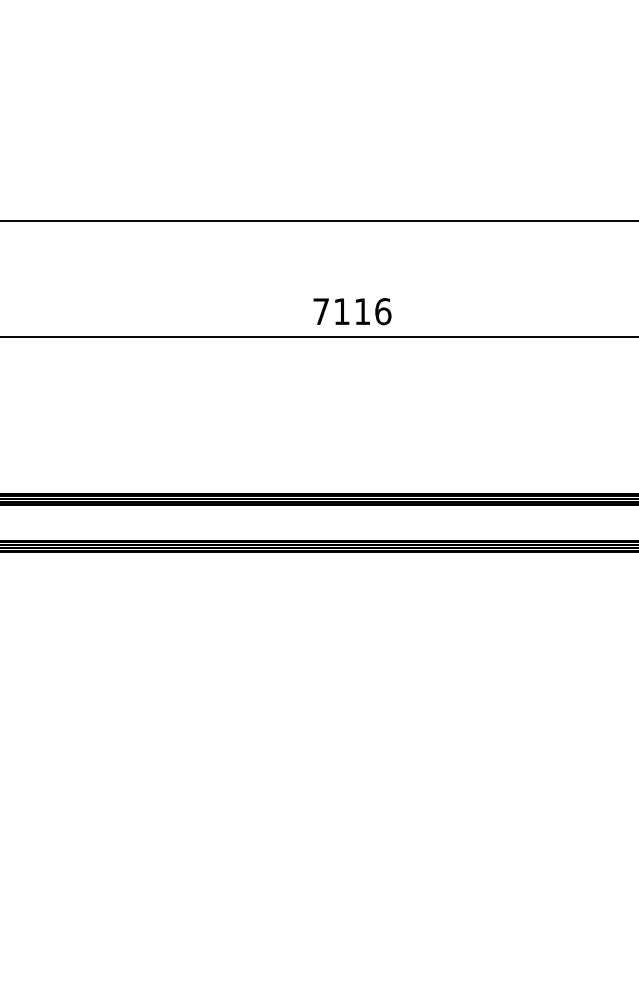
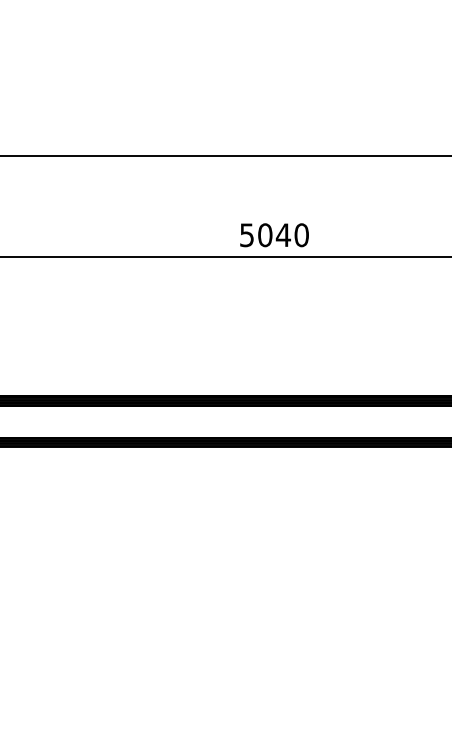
text: (352, 311) -> (274, 235), 7116 -> 5040

